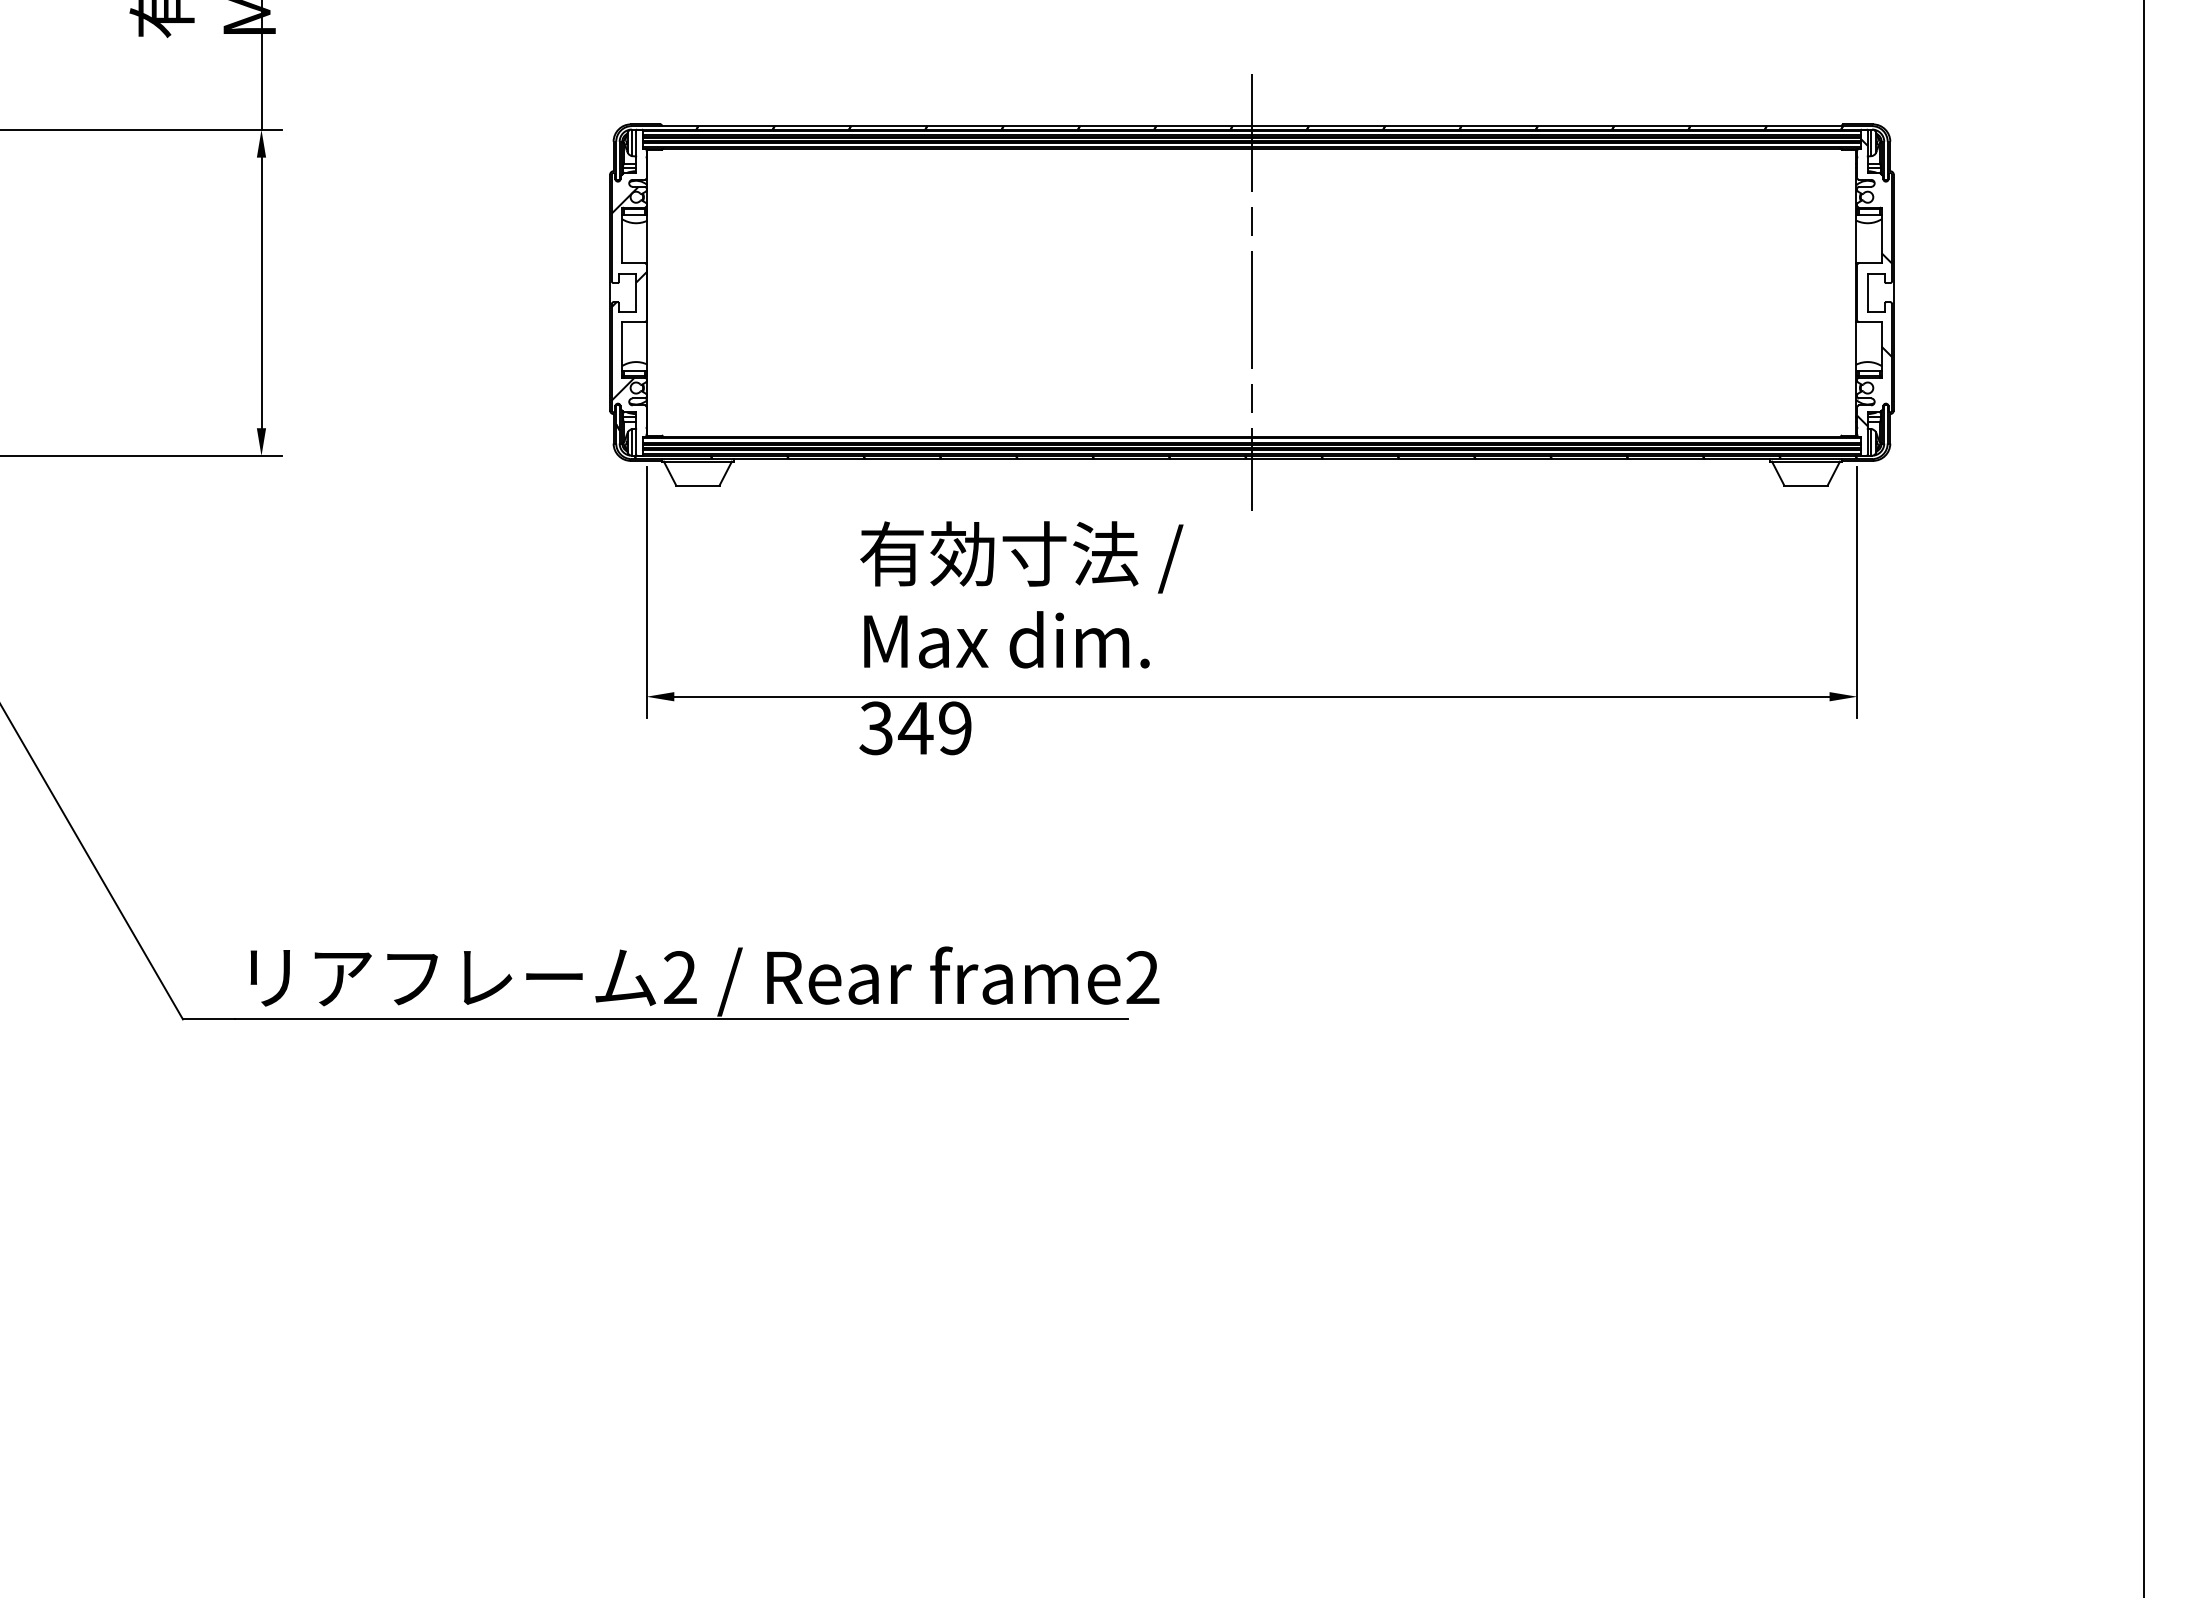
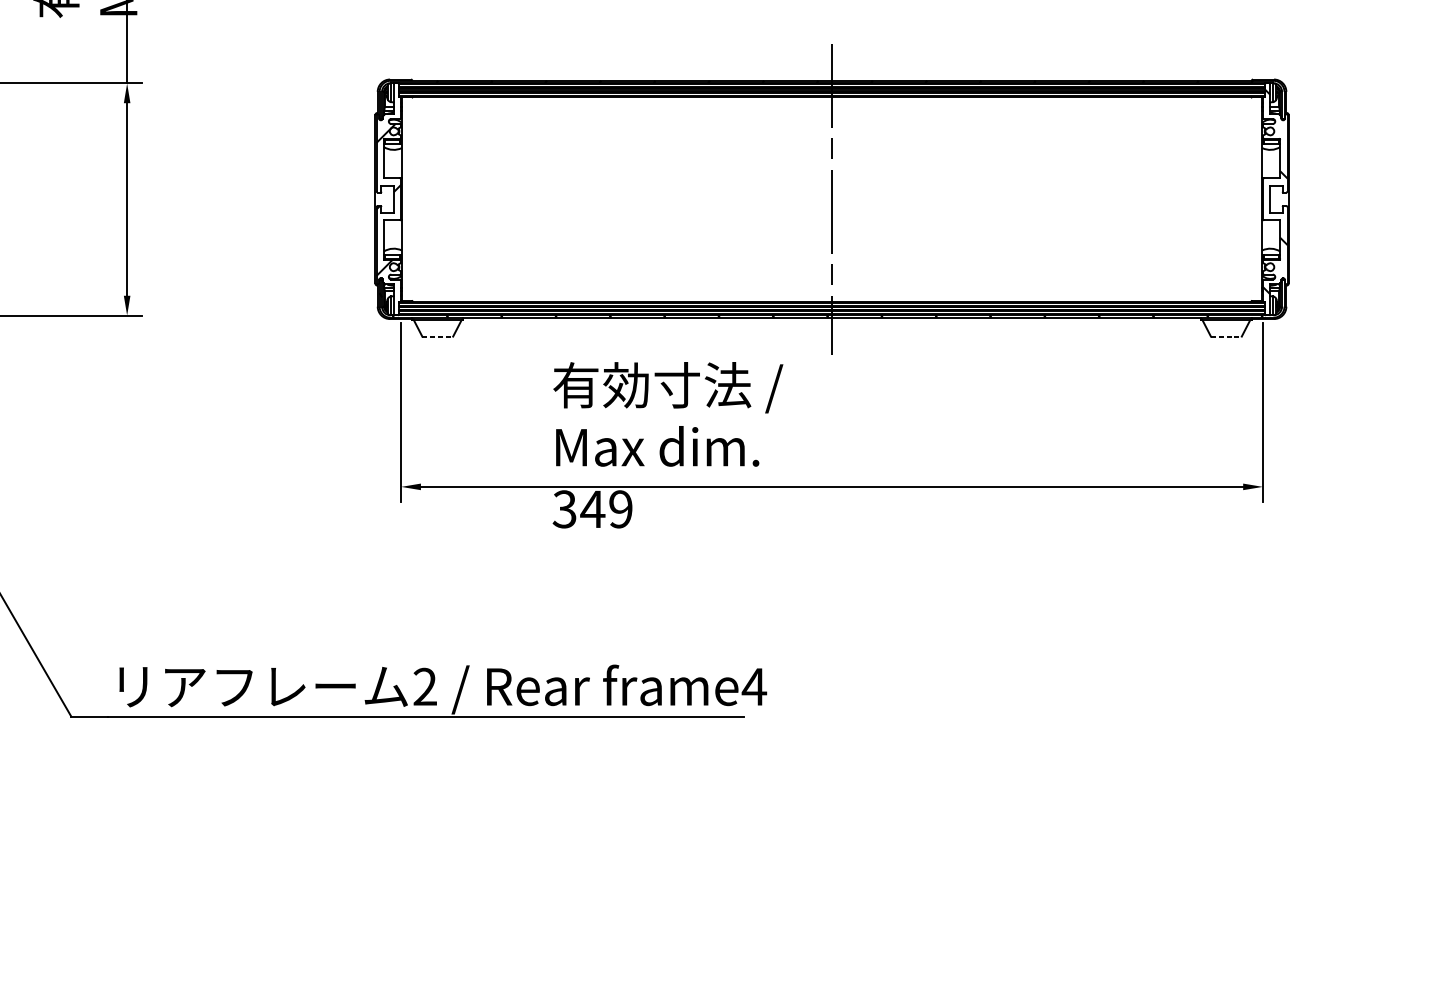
line: (697, 485) -> (437, 336), solid -> dashed
line: (1806, 485) -> (1226, 336), solid -> dashed
text: (1142, 977) -> (754, 686), frame2 -> frame4

